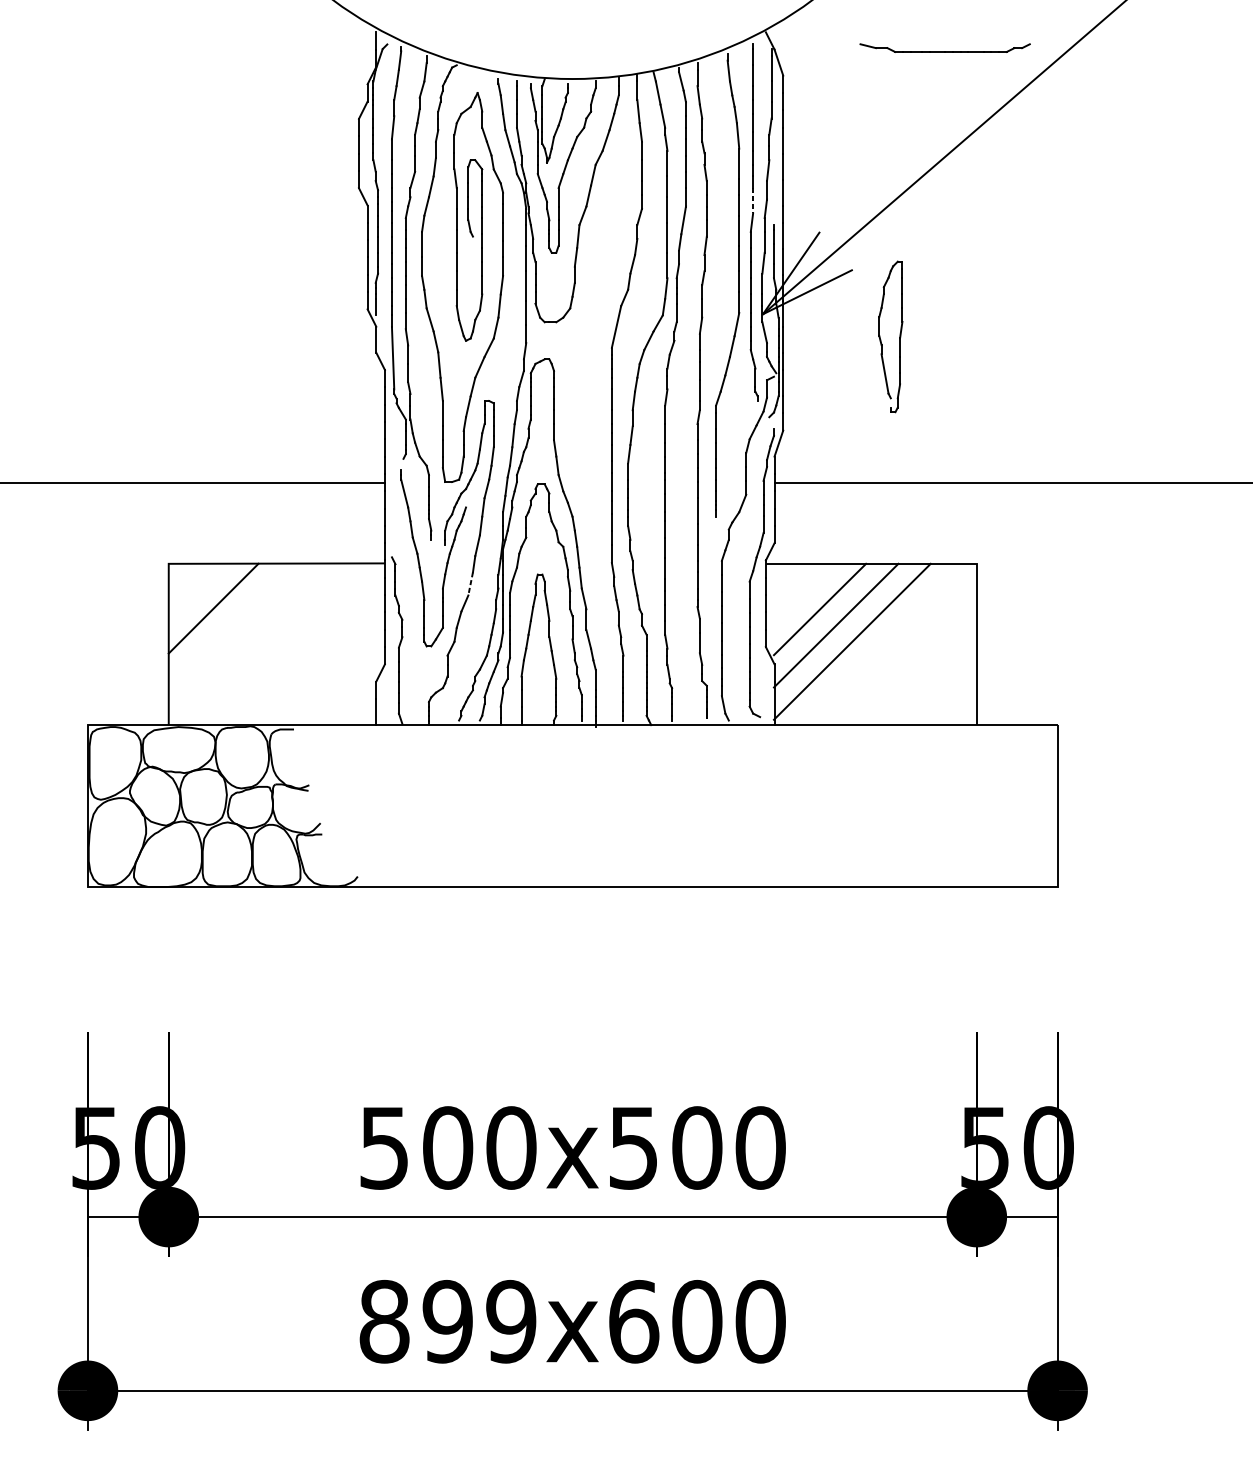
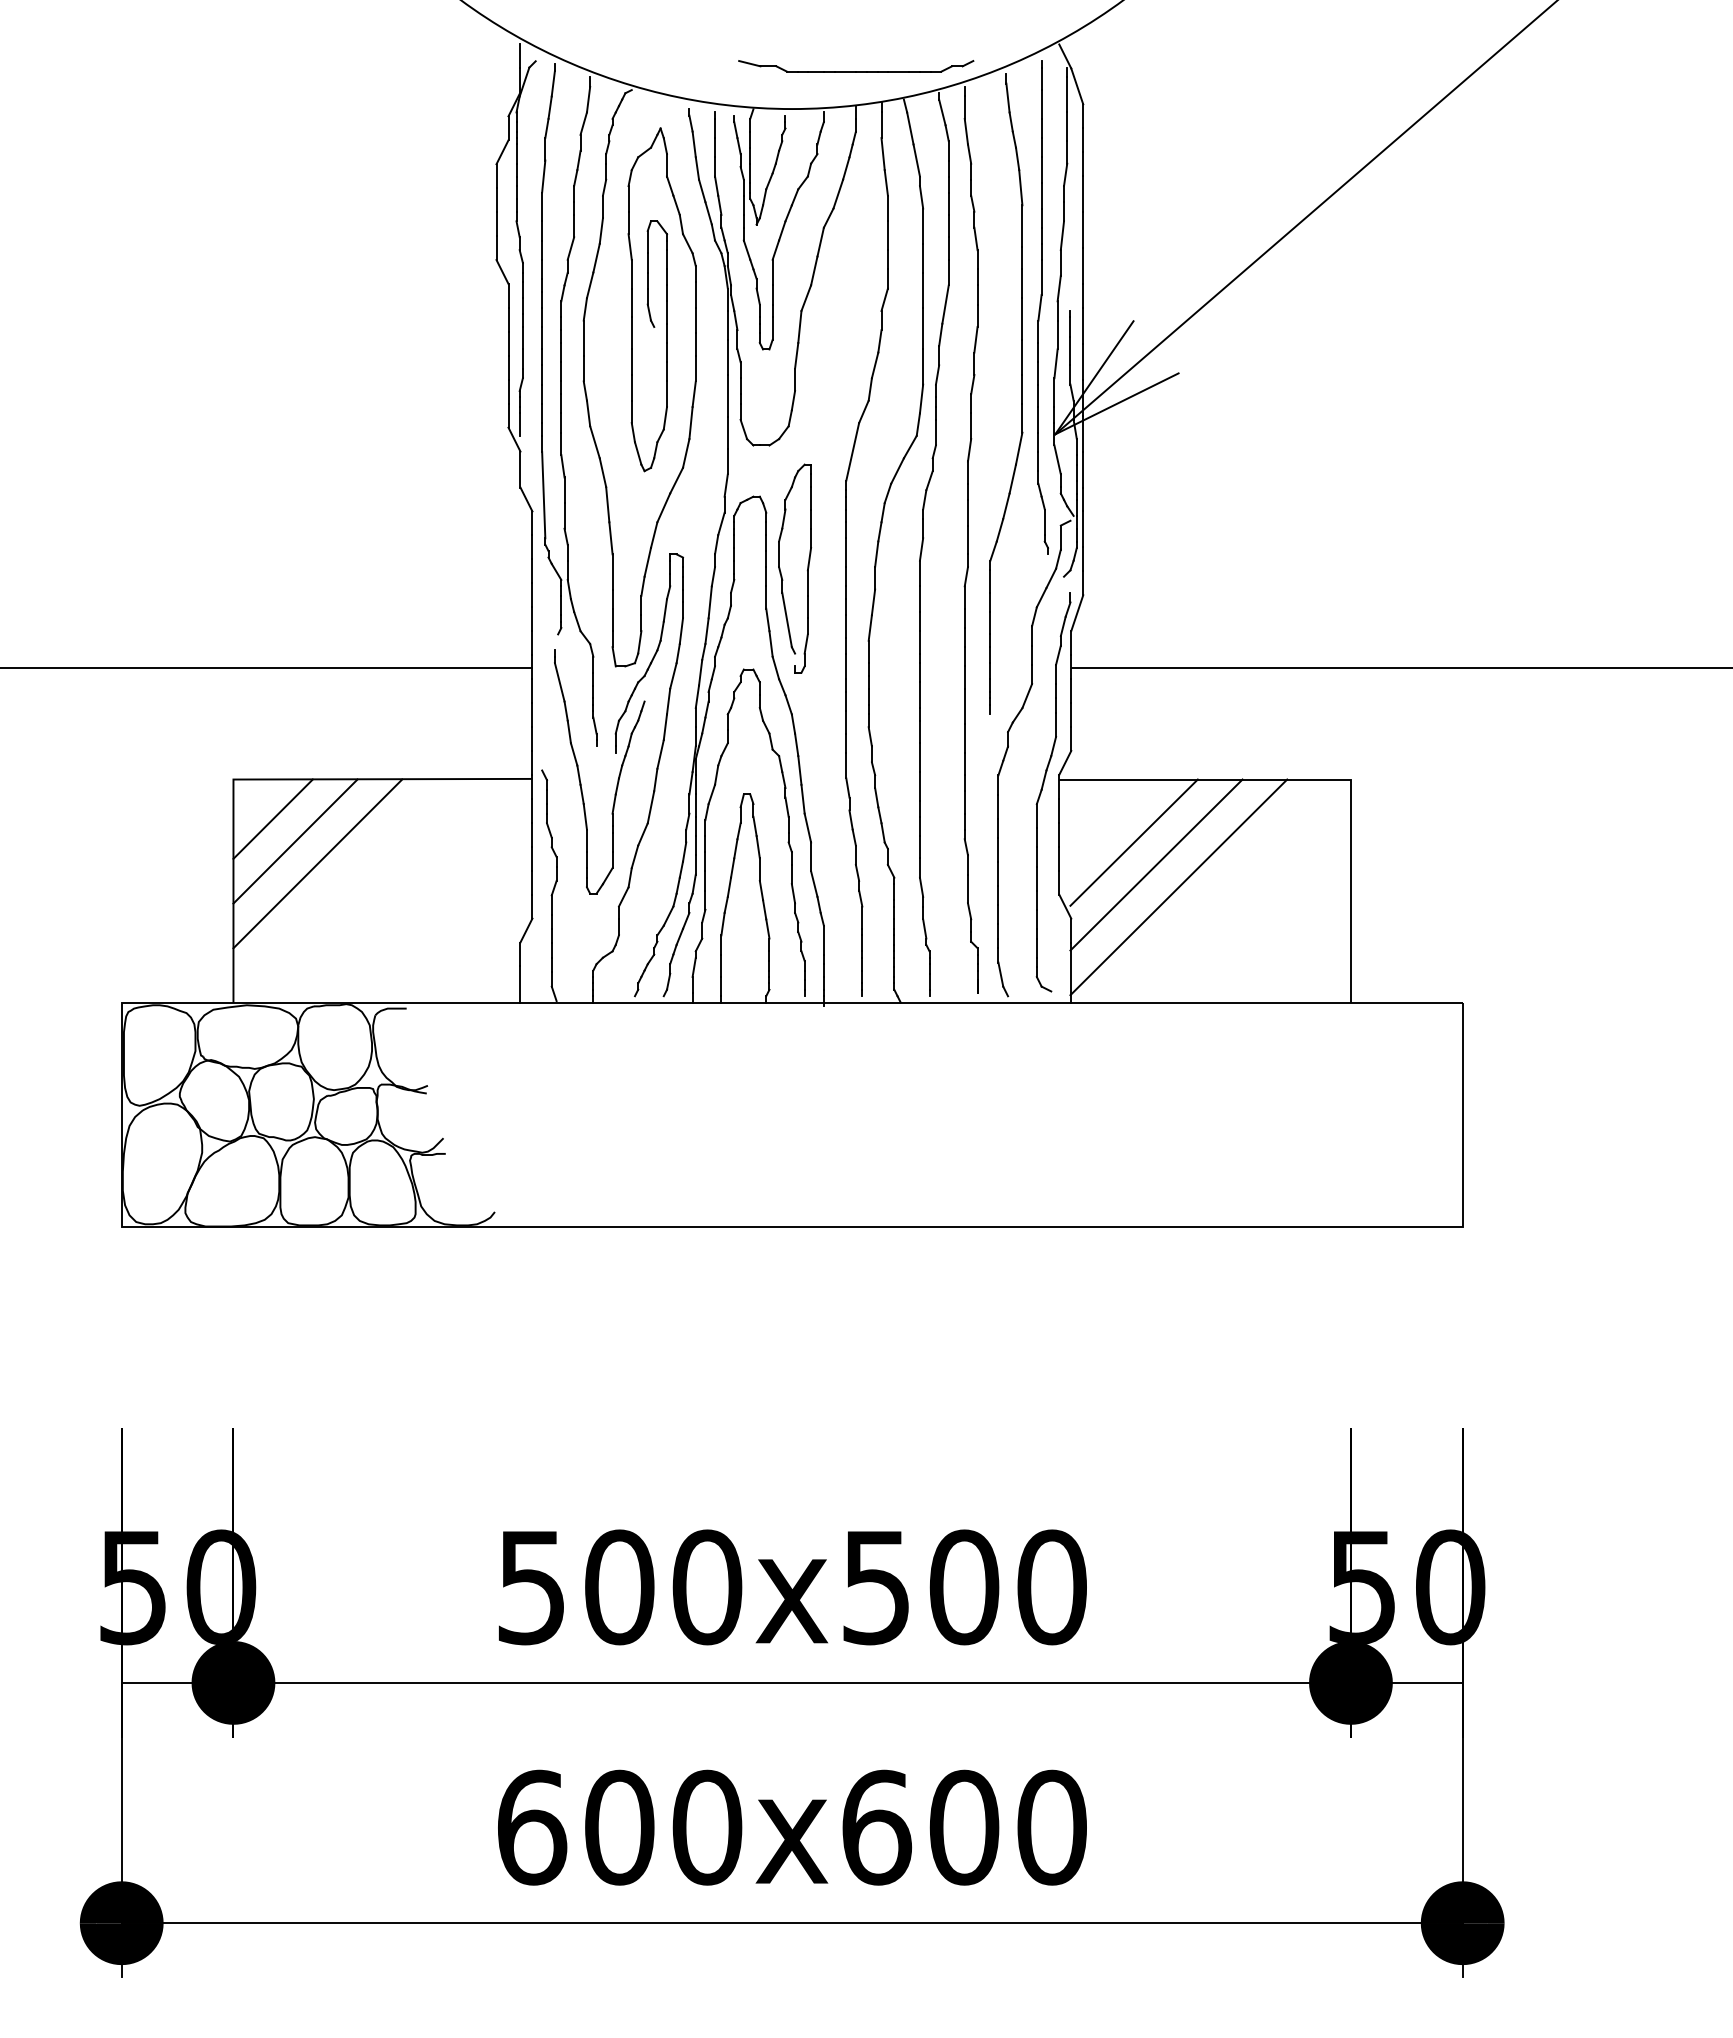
part: (945, 48) -> (856, 66), moved
line: (753, 200) -> (1041, 277), dashed -> solid
part: (899, 336) -> (807, 568), moved
line: (470, 584) -> (650, 807), dashed -> solid
line: (196, 592) -> (272, 818), added
line: (229, 624) -> (317, 863), added
text: (447, 1321) -> (619, 1827), 899x600 -> 600x600

